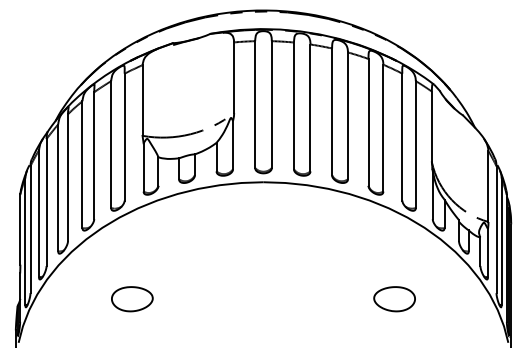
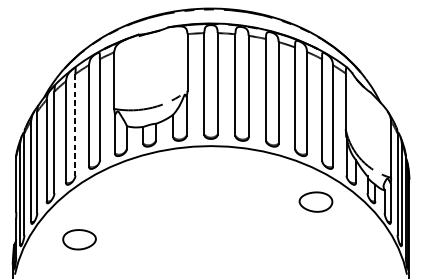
line: (94, 156) -> (75, 125), solid -> dashed
part: (132, 299) -> (79, 239), moved
part: (394, 299) -> (315, 202), moved

